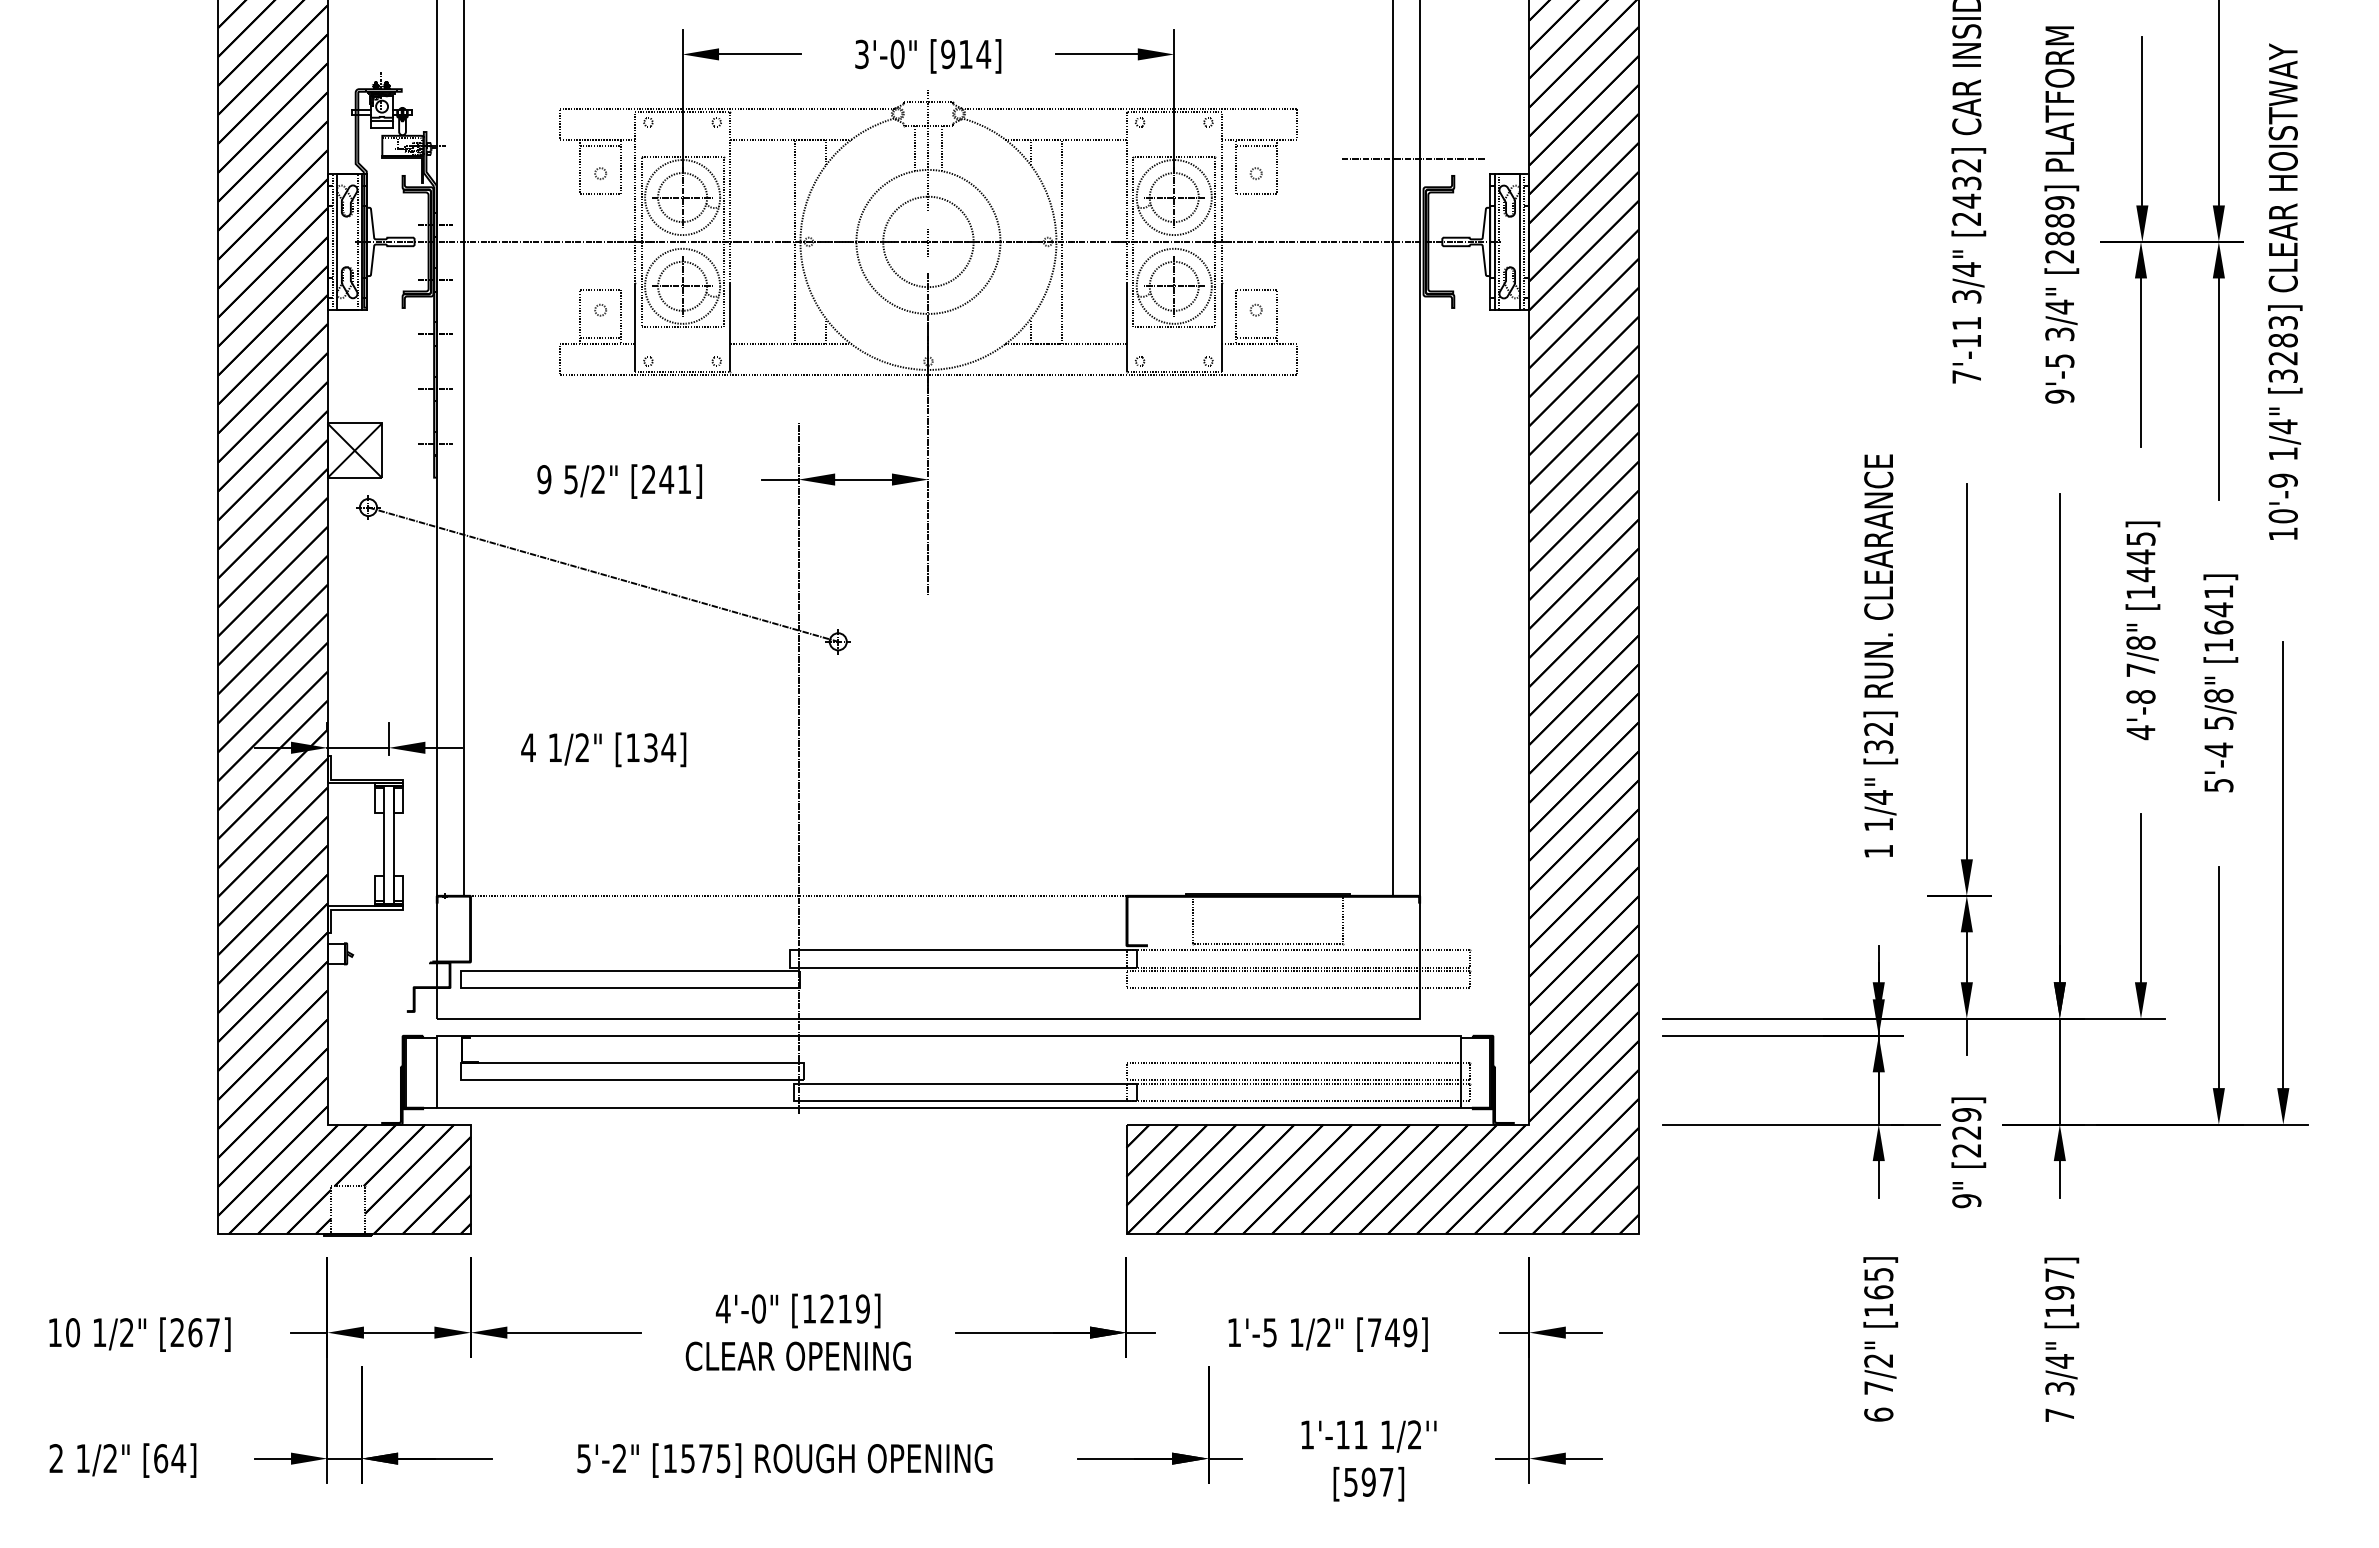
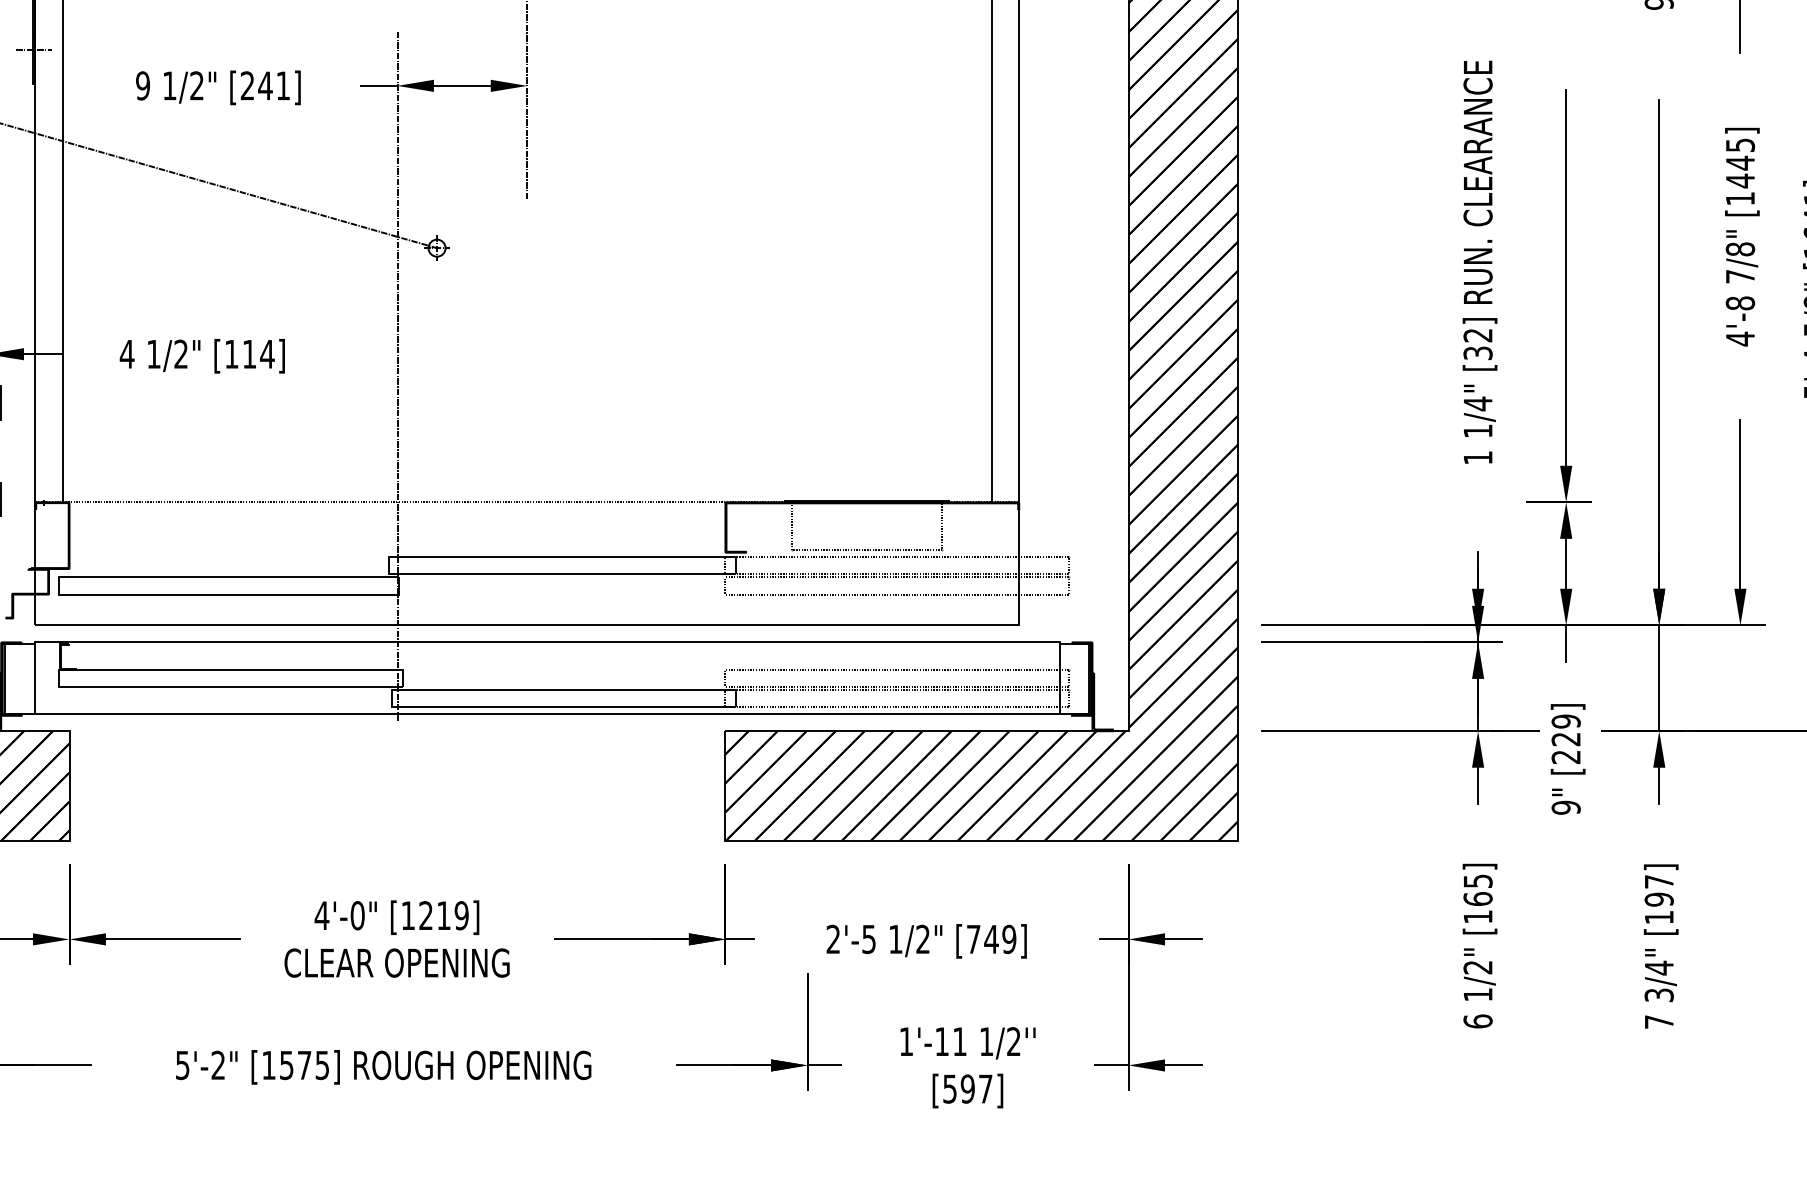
text: (570, 479) -> (169, 85), 5/2" -> 1/2"
text: (650, 747) -> (249, 353), [134] -> [114]
text: (1233, 1332) -> (832, 939), 1'-5 -> 2'-5
text: (1878, 1387) -> (1477, 994), 7/2" -> 1/2"

